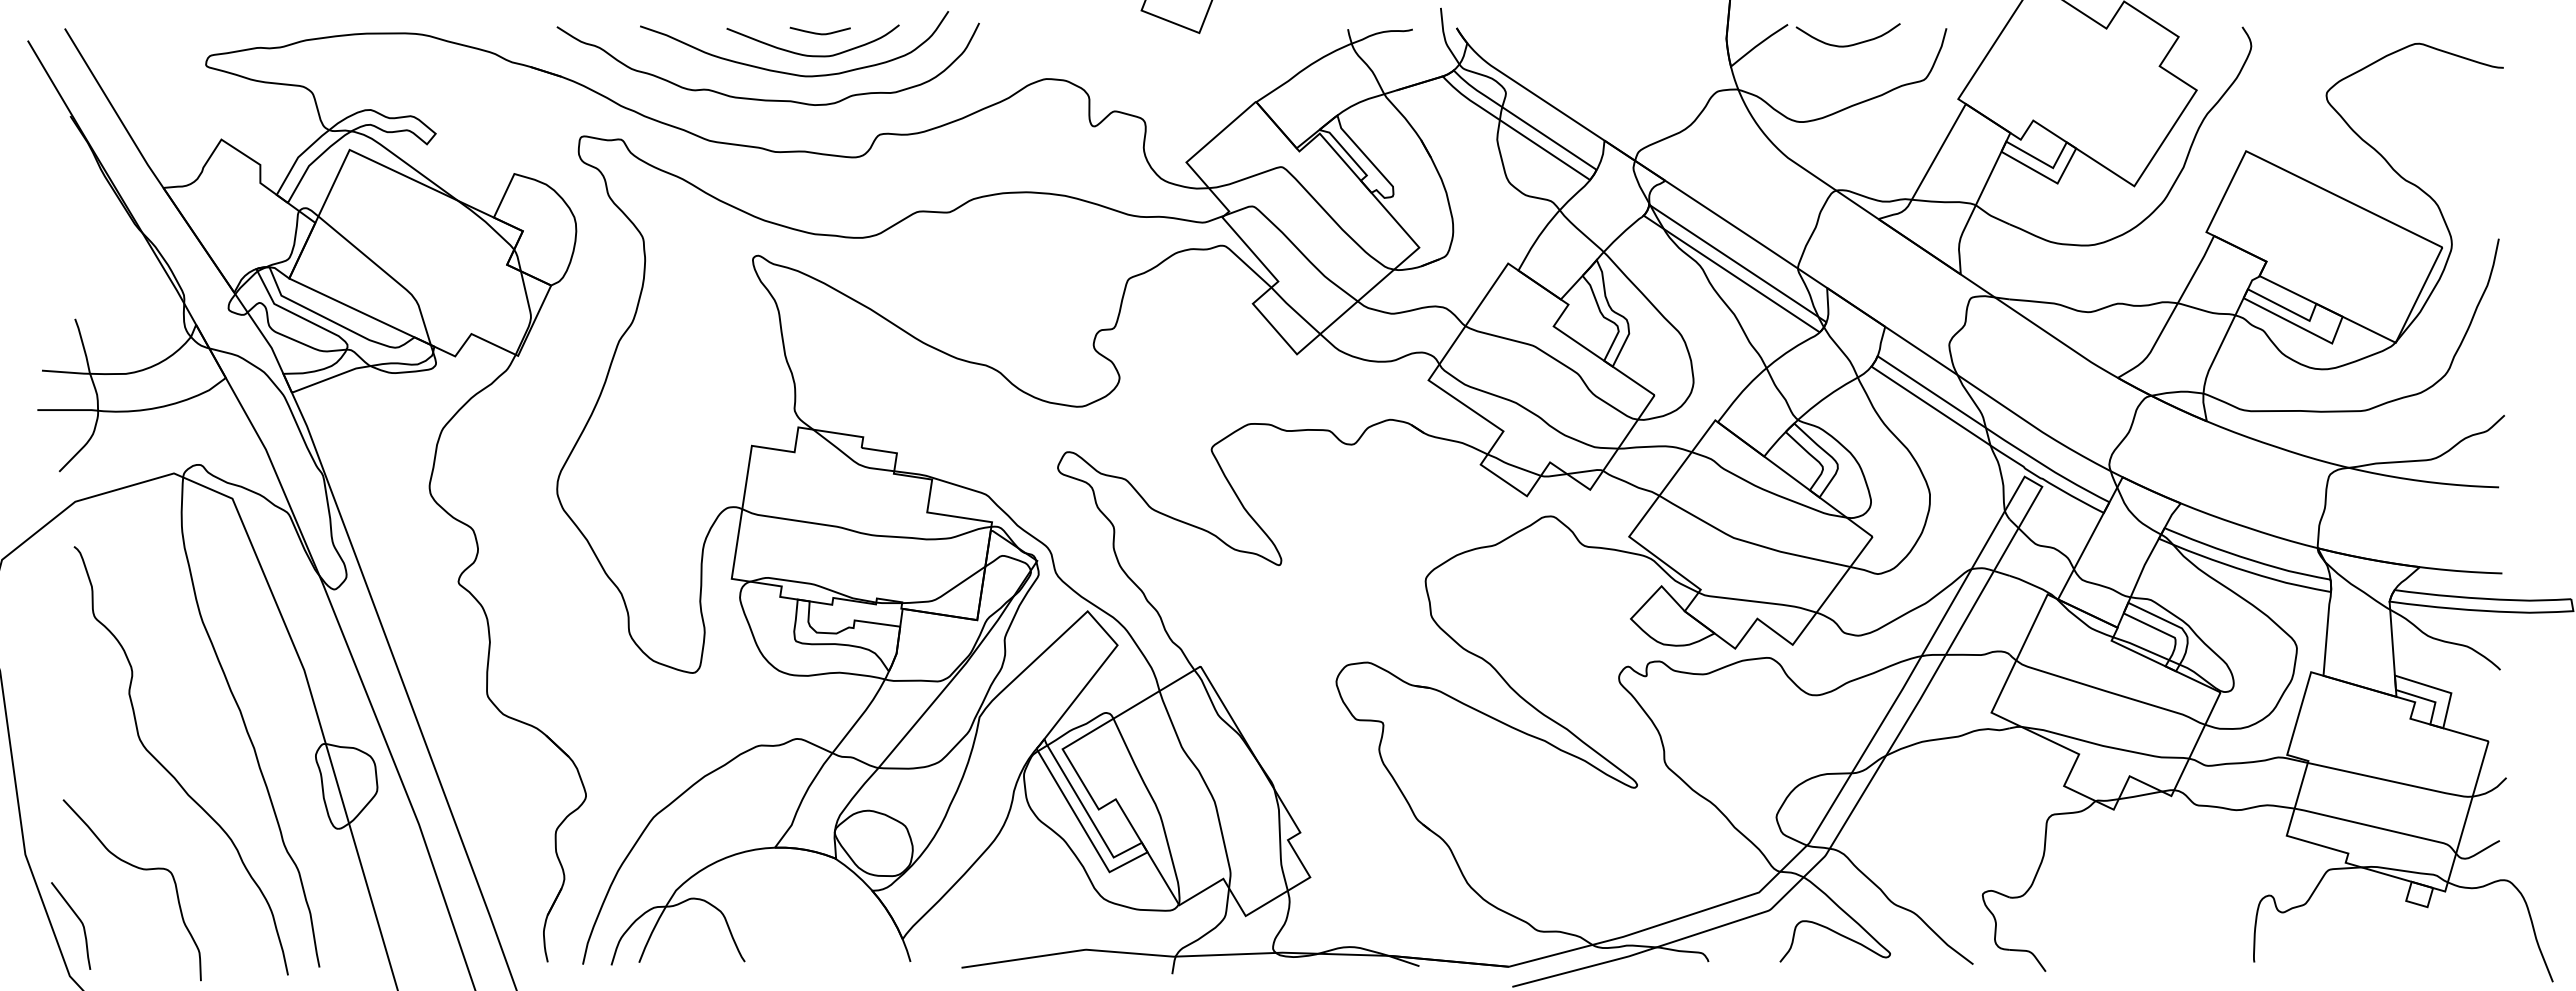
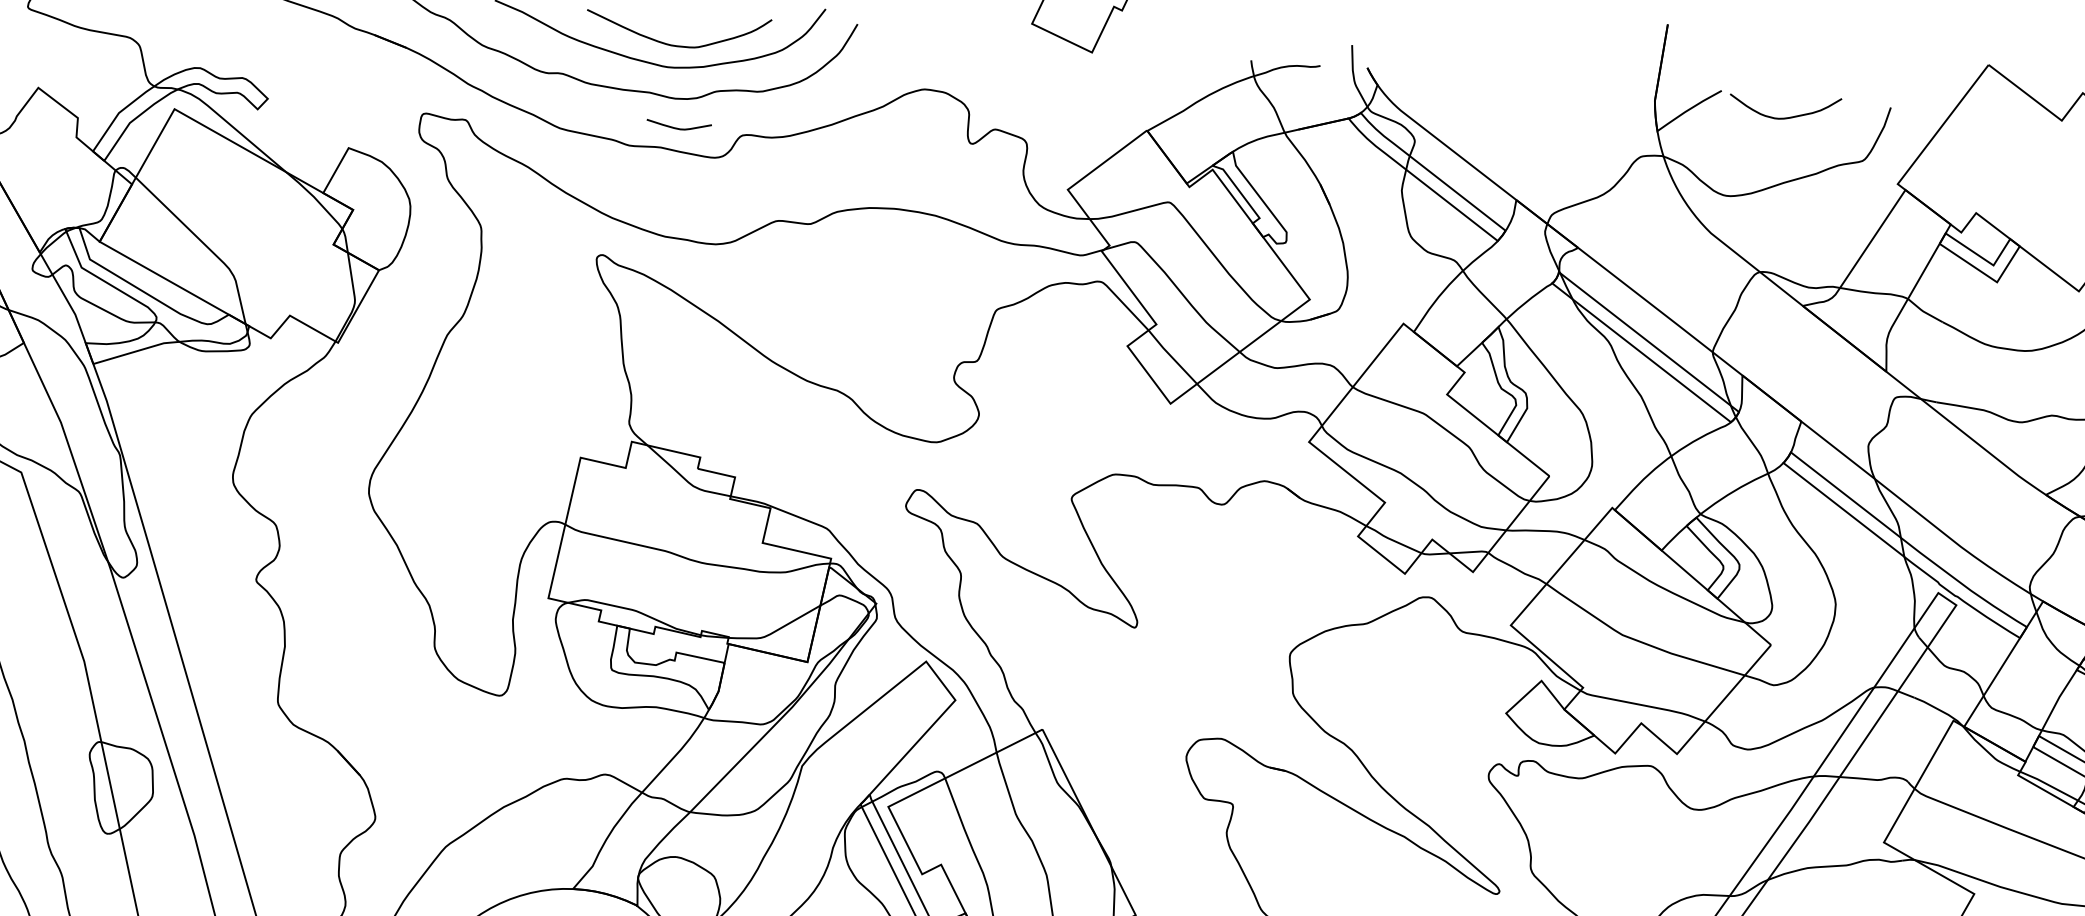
curve: (817, 32) -> (676, 127), moved

